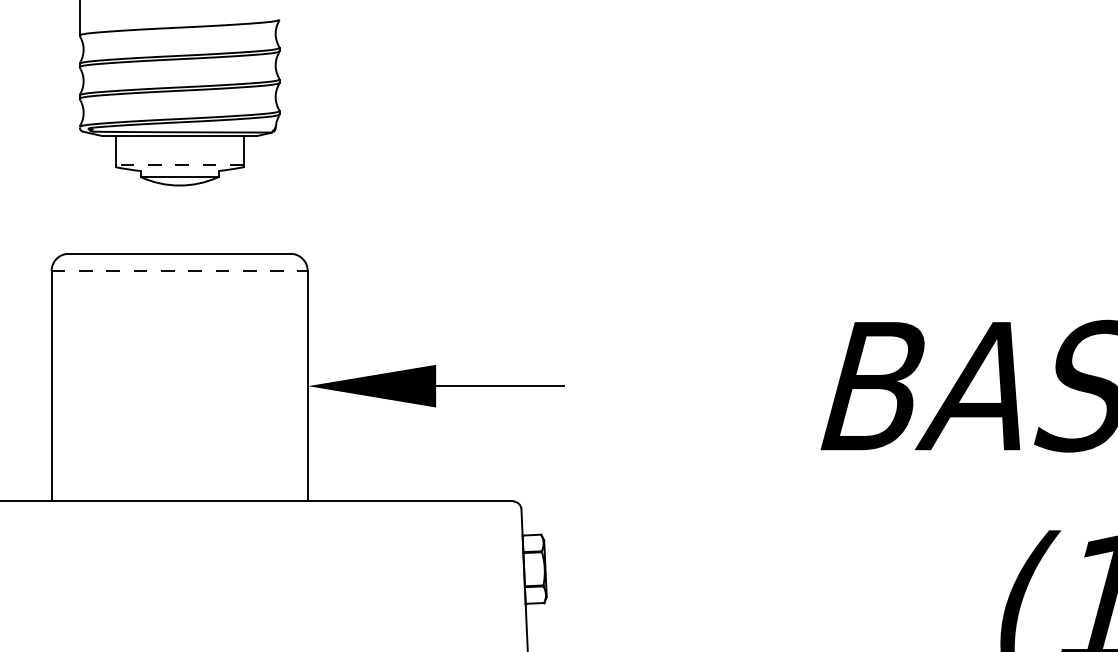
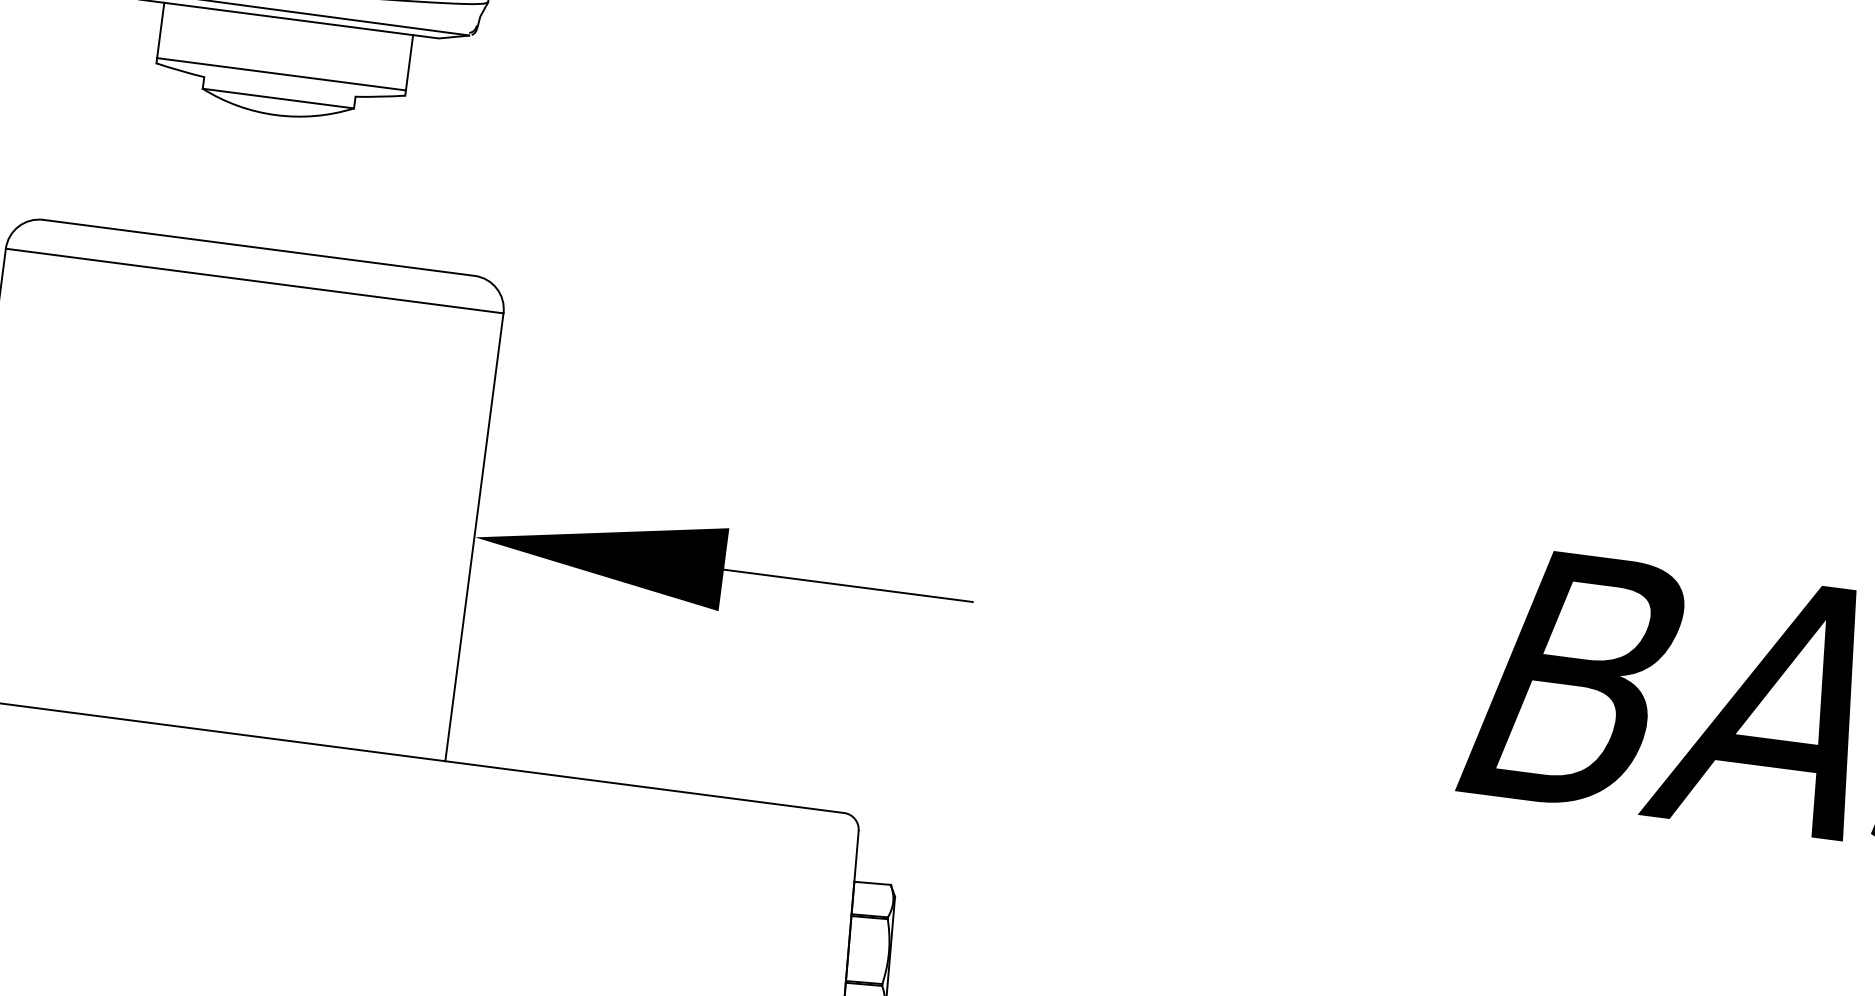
line: (179, 164) -> (281, 74), dashed -> solid
line: (180, 270) -> (256, 280), dashed -> solid

